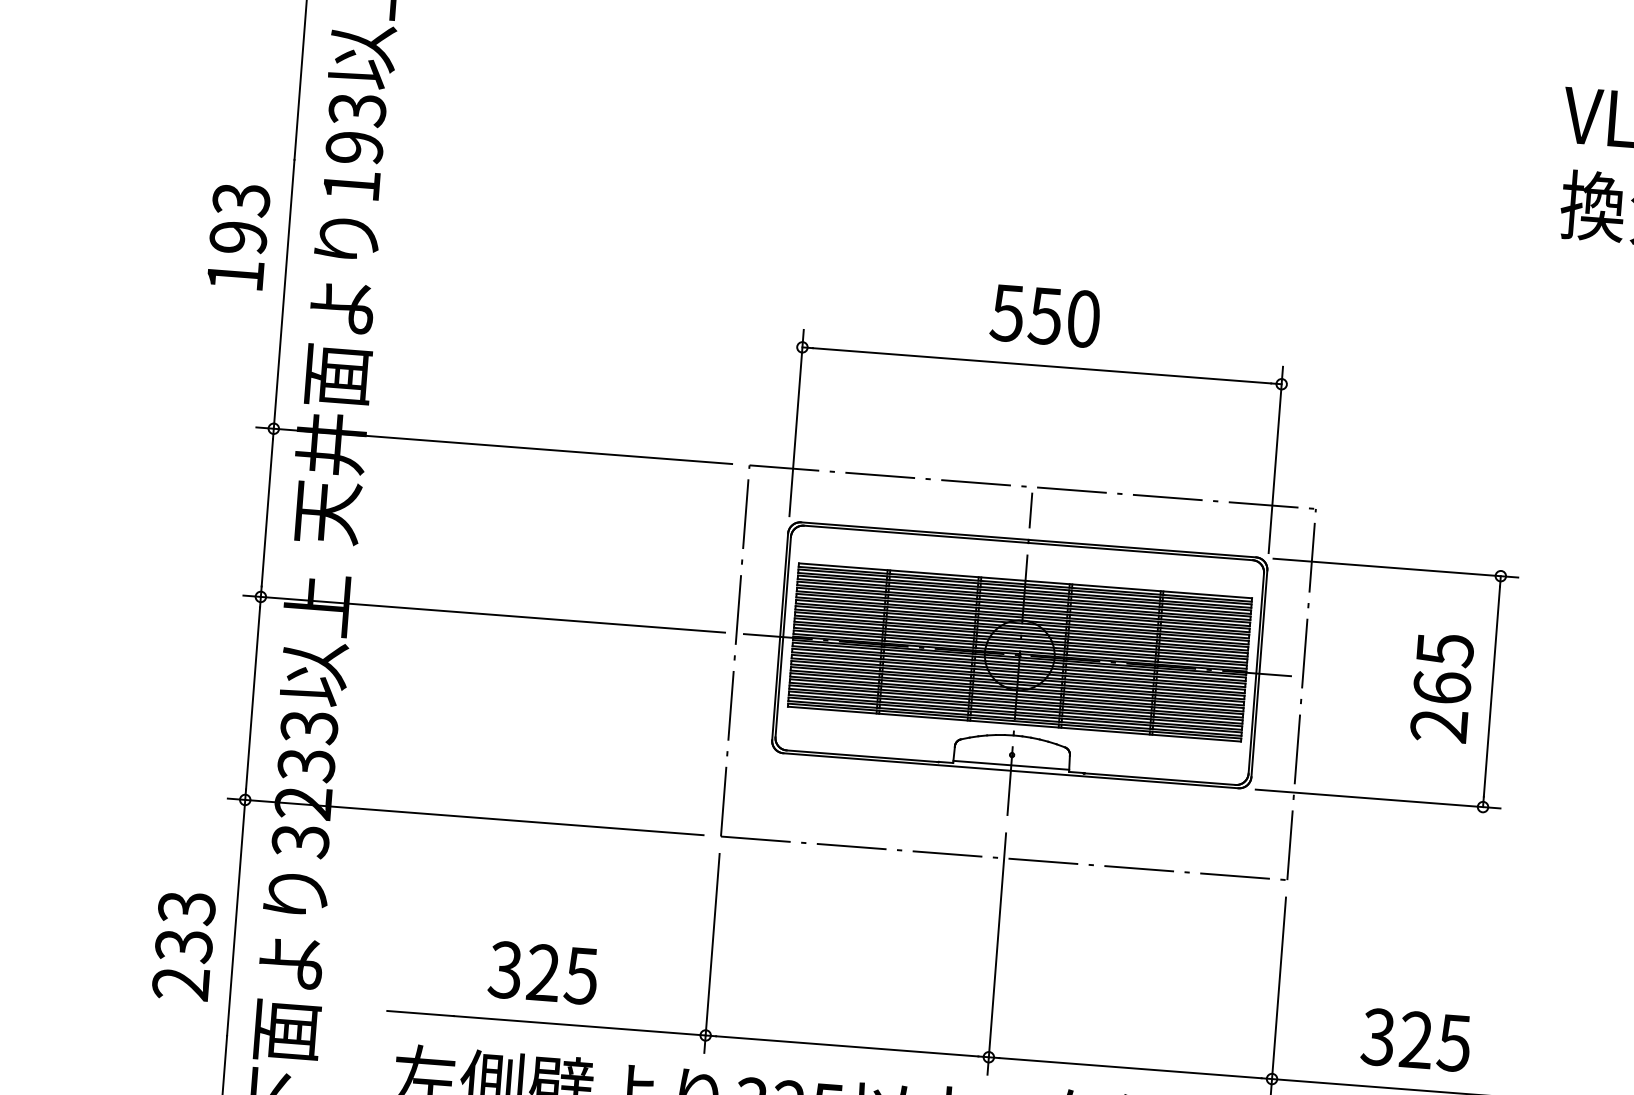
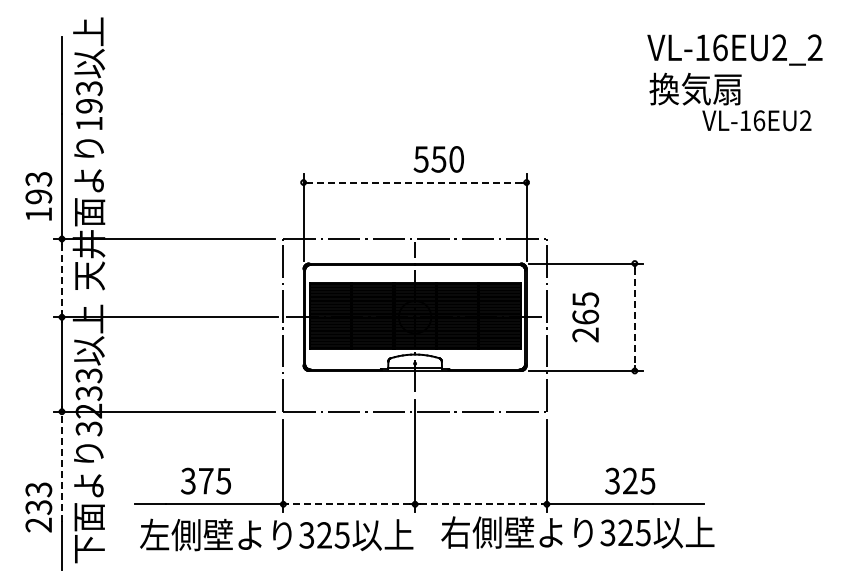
text: (237, 236) -> (38, 196), moved
text: (1044, 316) -> (438, 159), moved
line: (1042, 365) -> (415, 182), solid -> dashed
line: (266, 513) -> (61, 278), solid -> dashed
text: (1441, 688) -> (585, 317), moved
line: (1491, 692) -> (634, 317), solid -> dashed
line: (235, 917) -> (61, 466), solid -> dashed
text: (183, 945) -> (38, 507), moved
text: (542, 971) -> (205, 480), 325 -> 375
text: (1416, 1038) -> (630, 480), moved
line: (845, 1046) -> (348, 504), solid -> dashed
line: (1131, 1068) -> (481, 504), solid -> dashed

